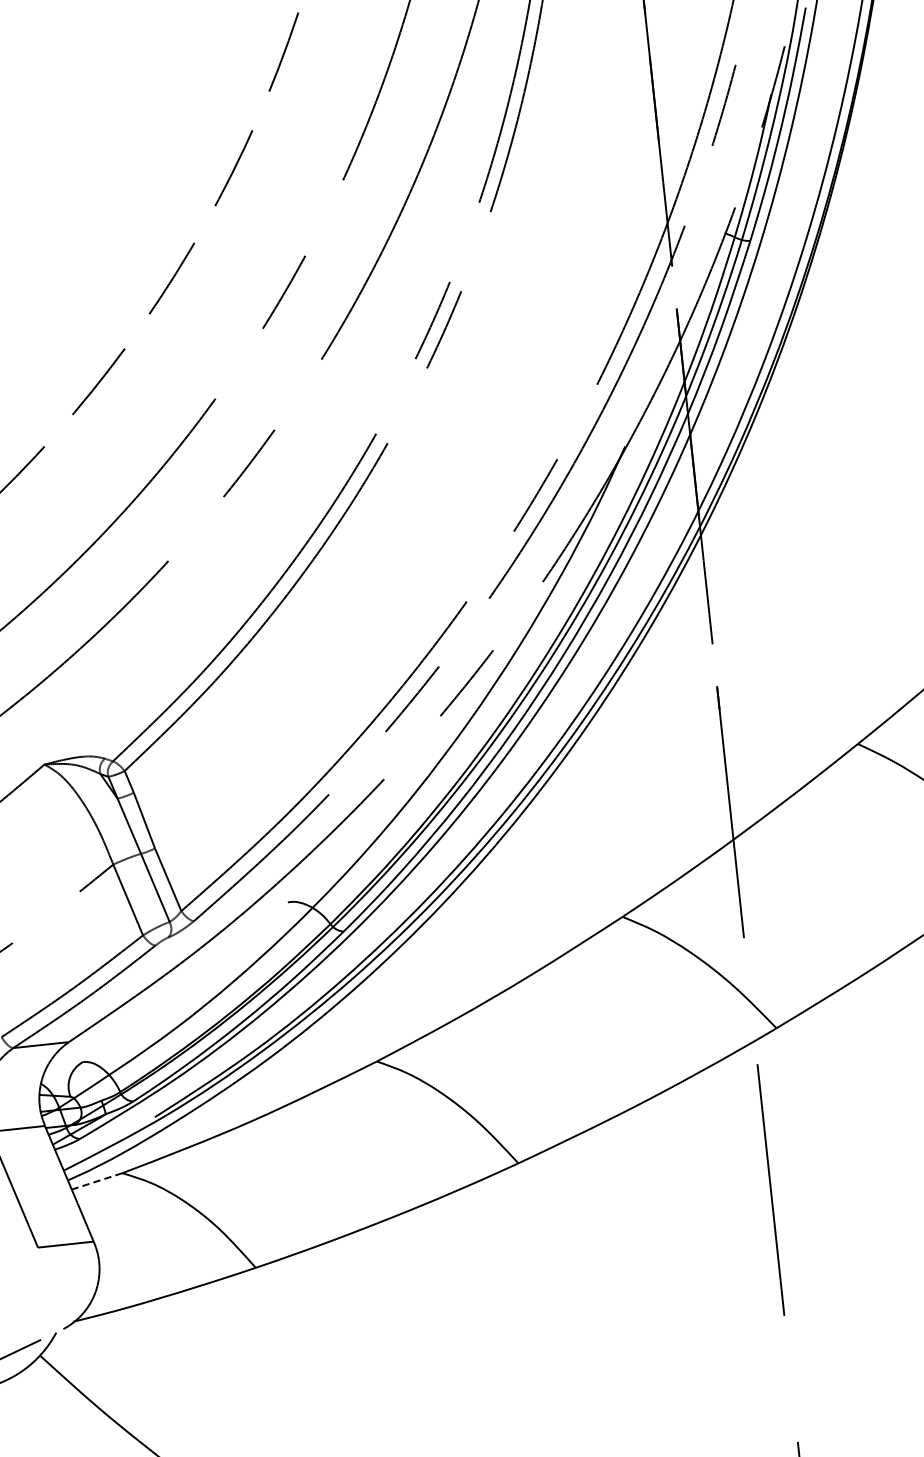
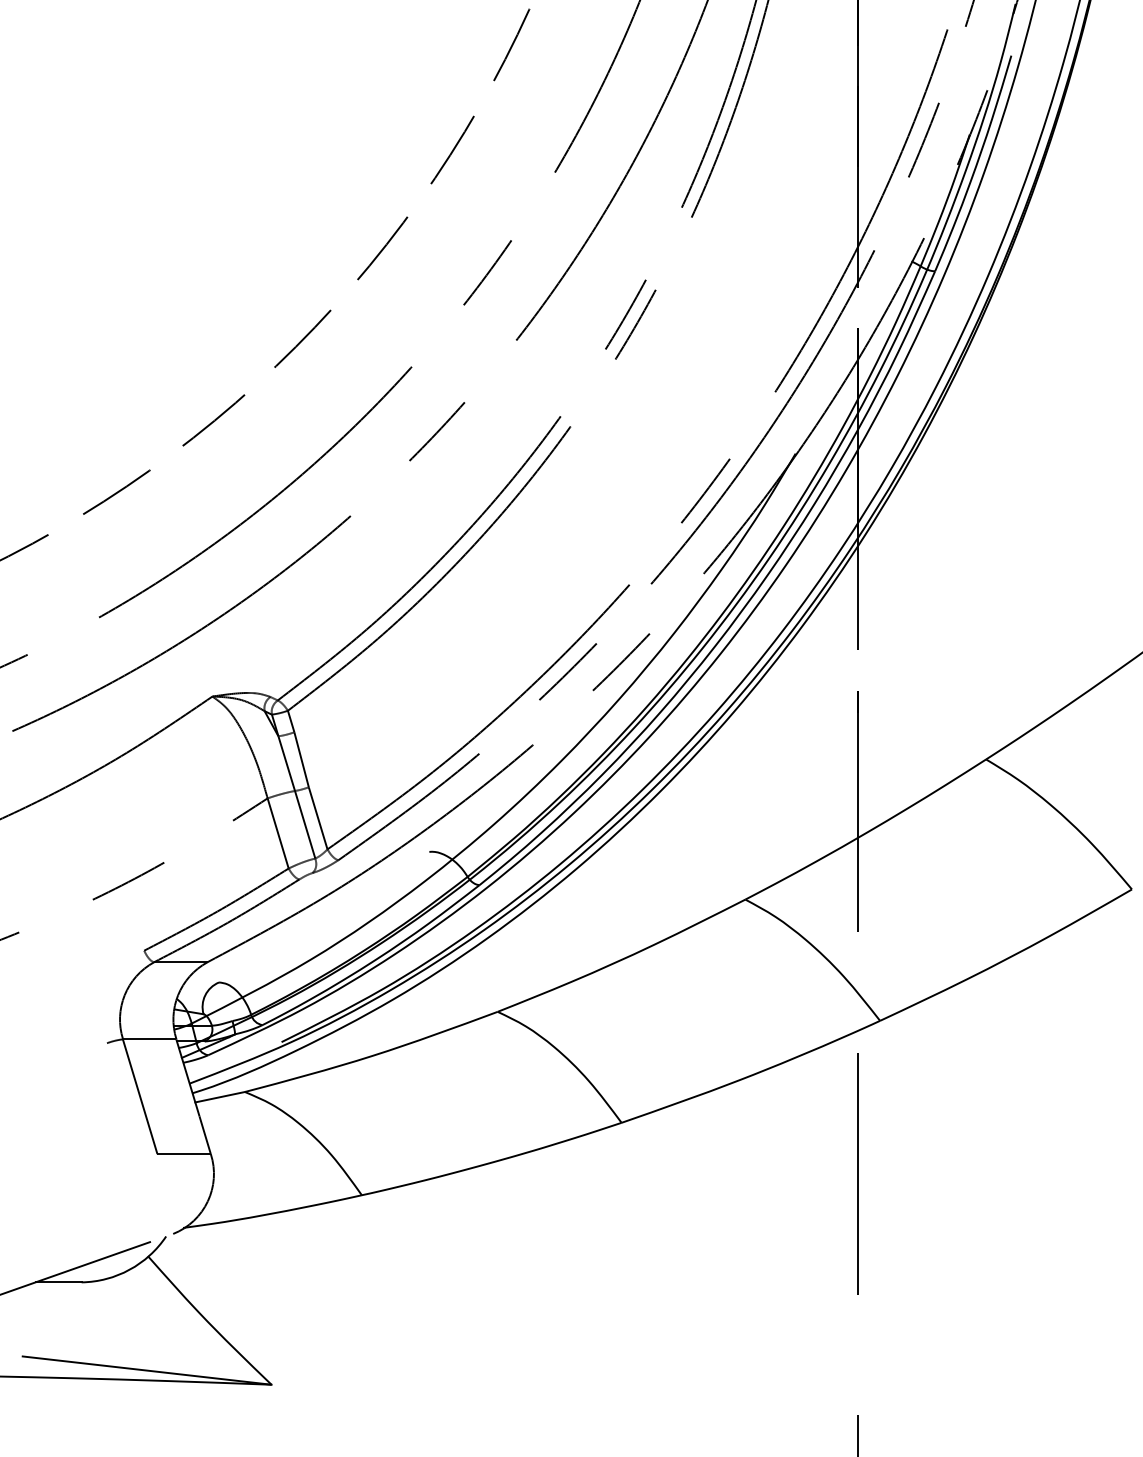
line: (96, 1181) -> (219, 1097), dashed -> solid

